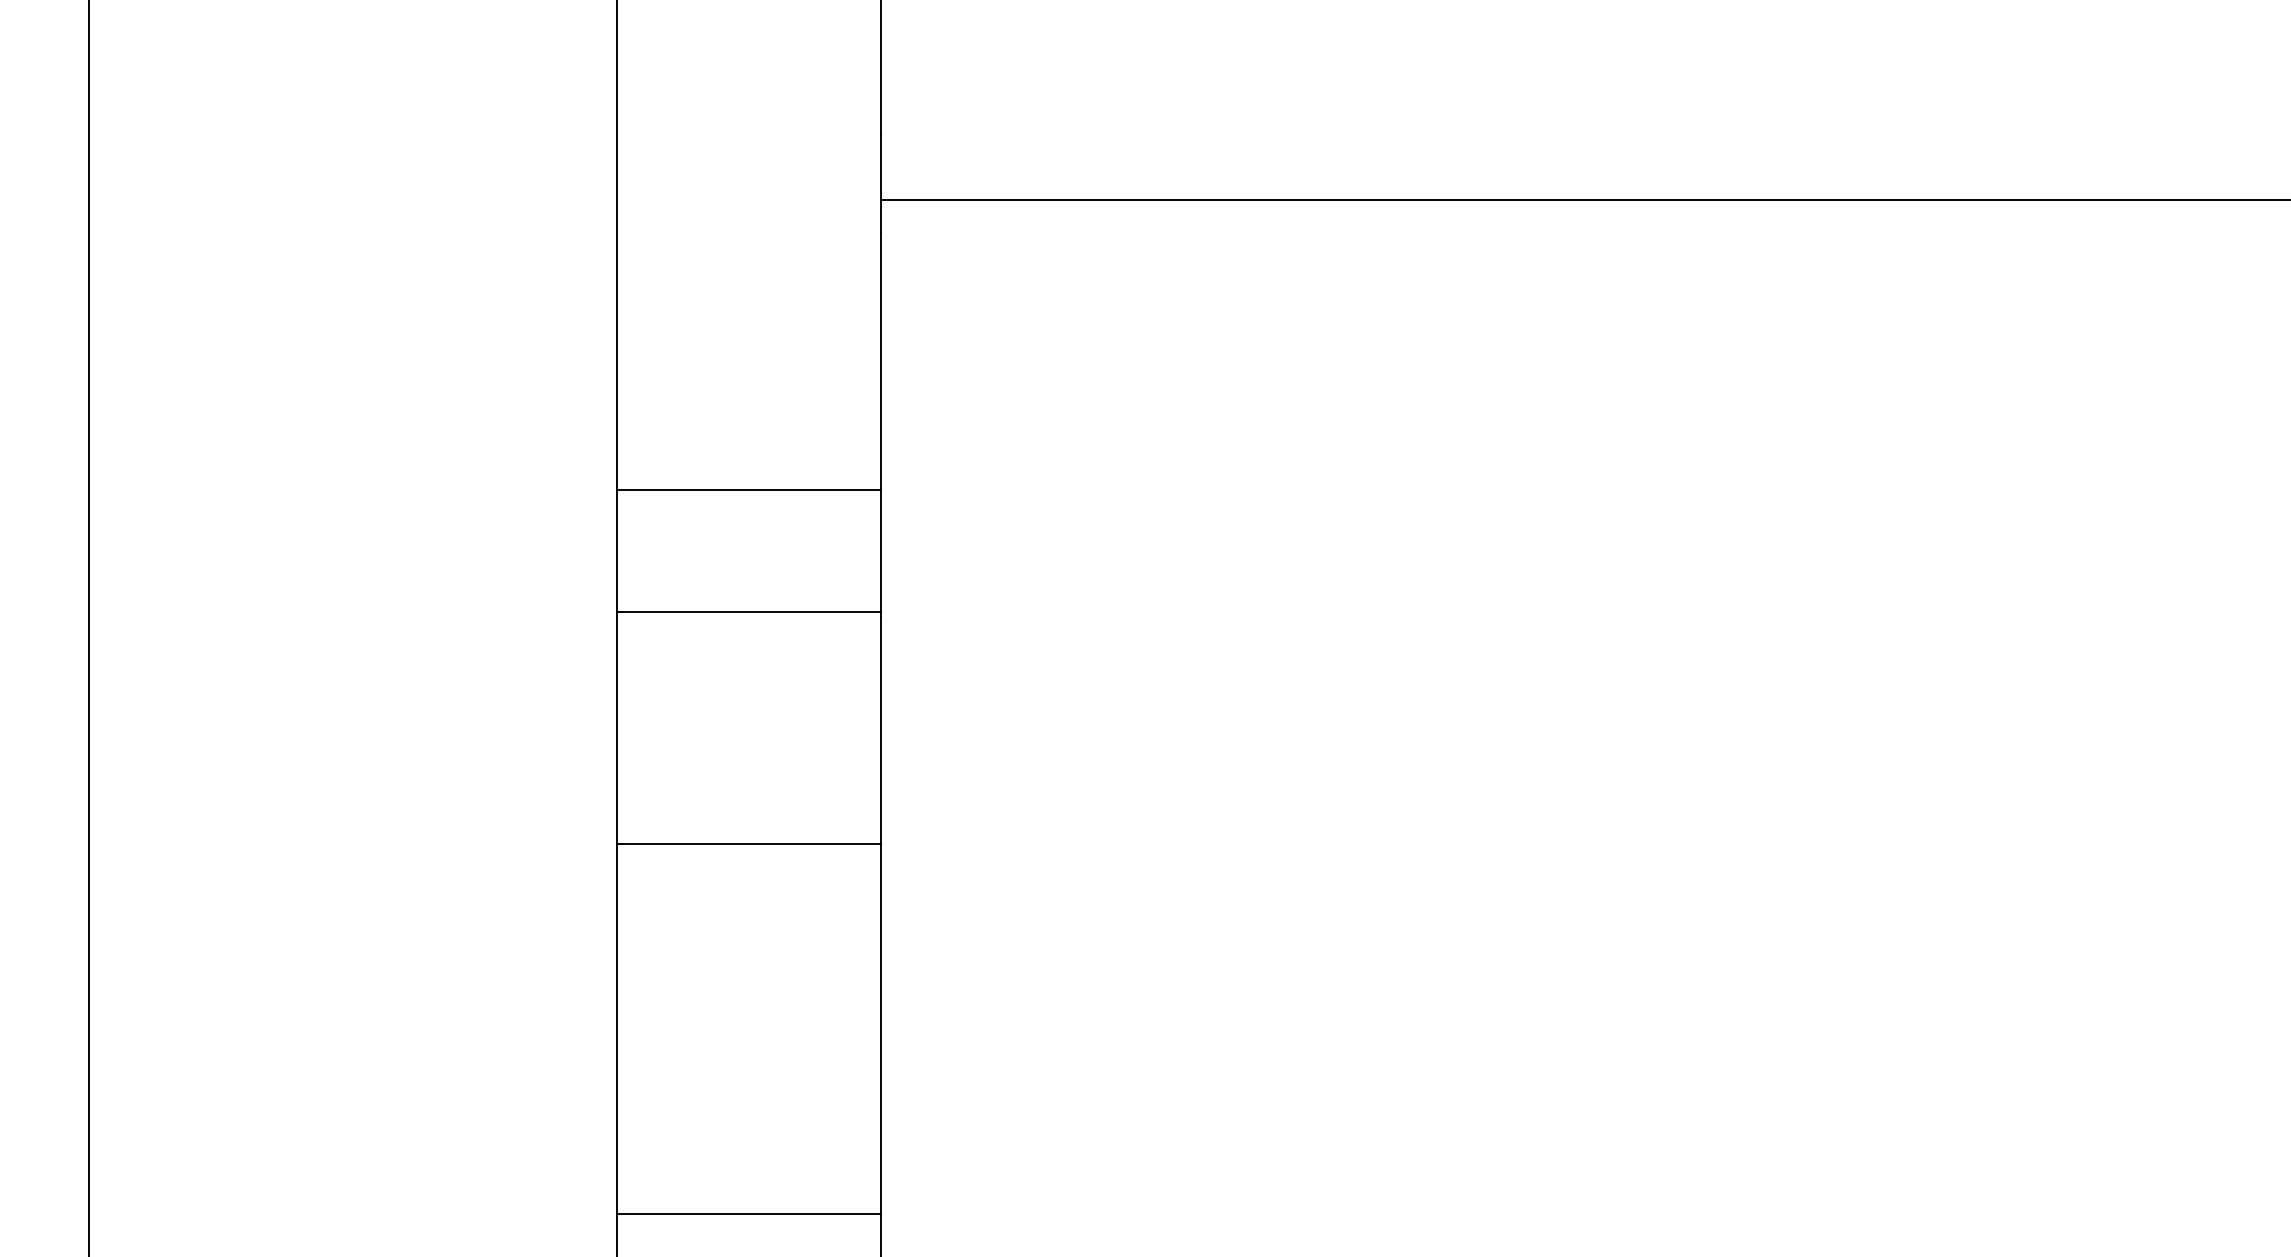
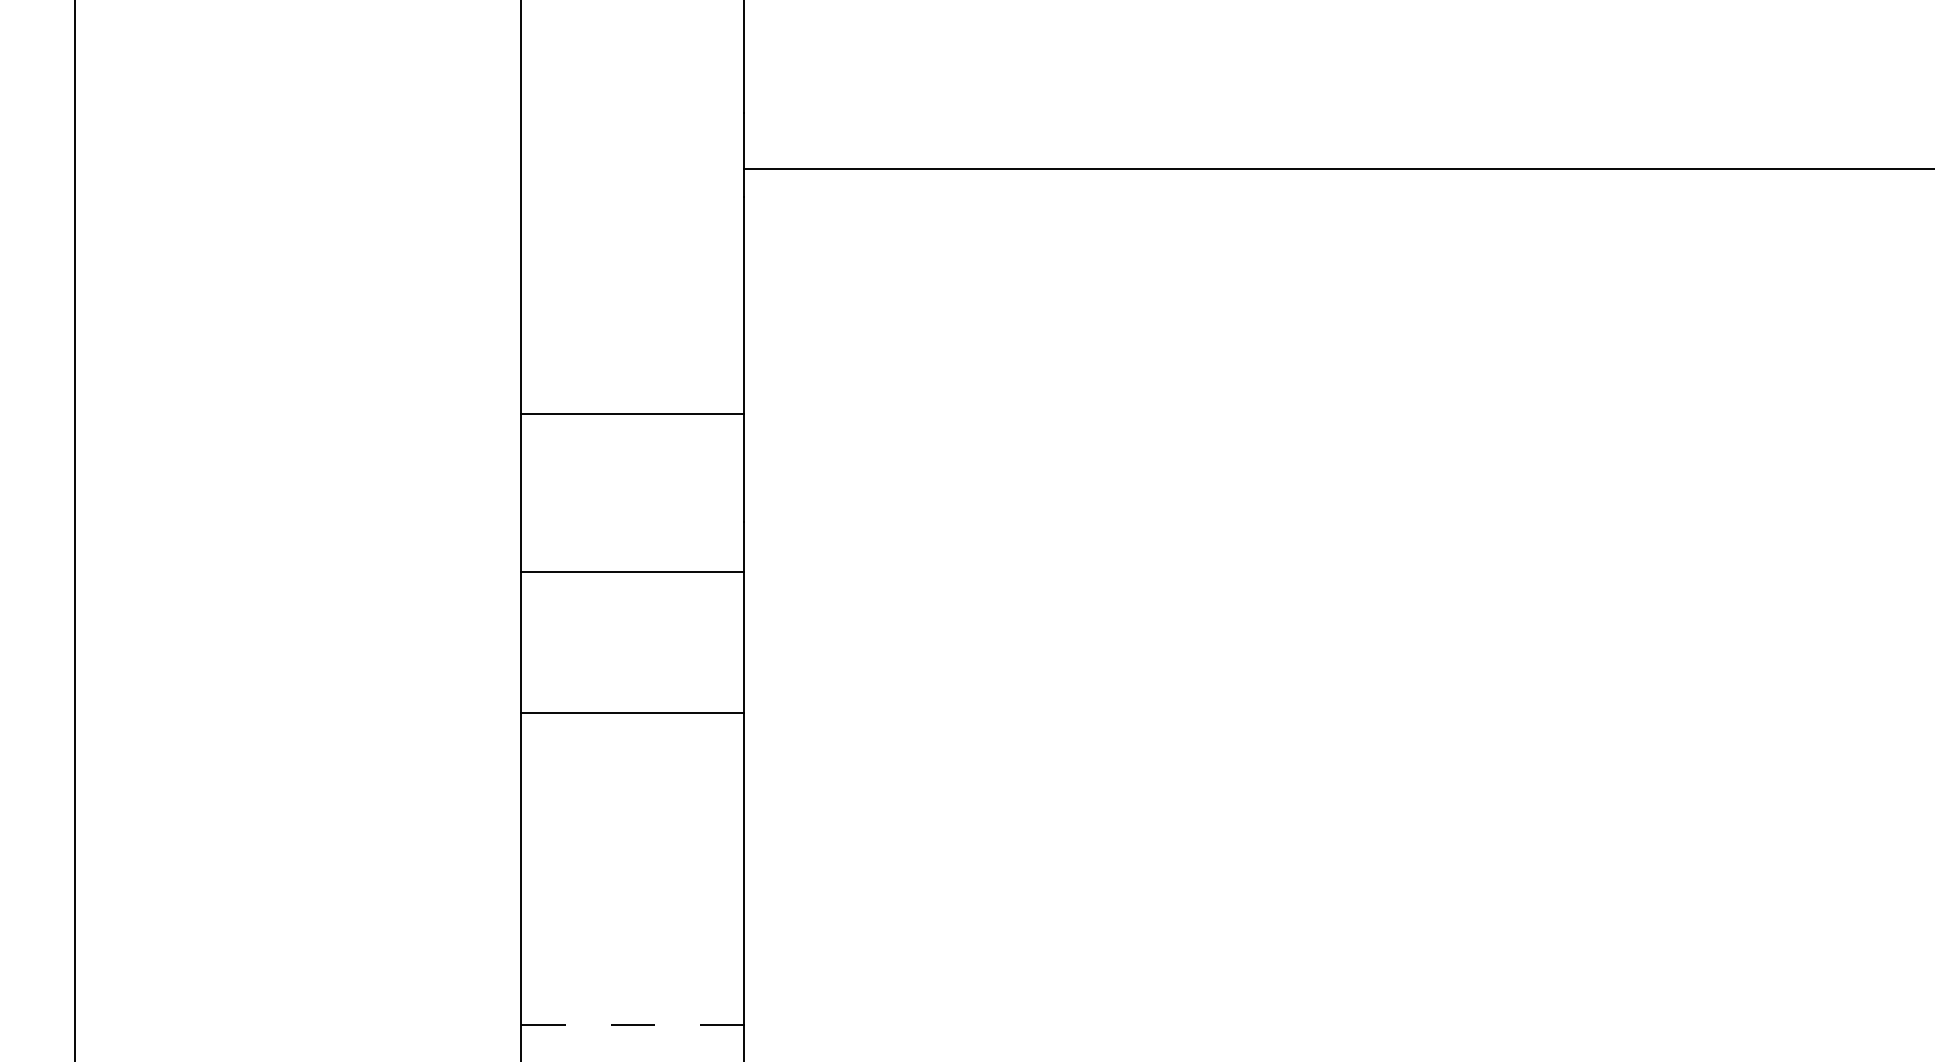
line: (749, 612) -> (633, 572), moved
line: (749, 1213) -> (633, 1025), solid -> dashed

